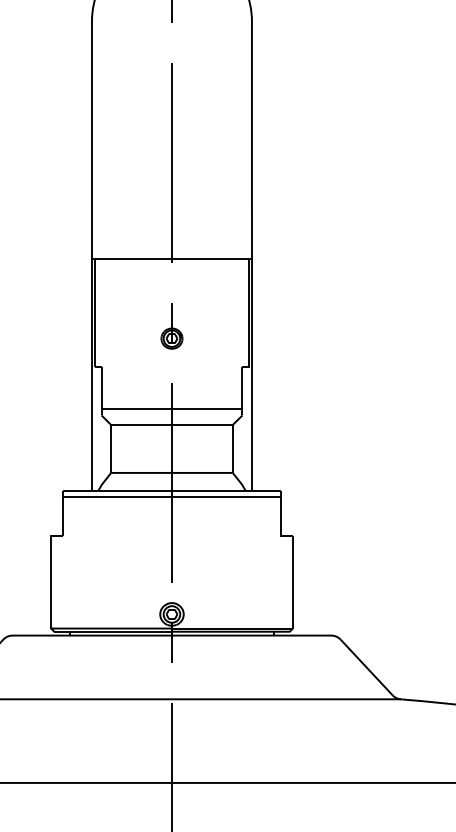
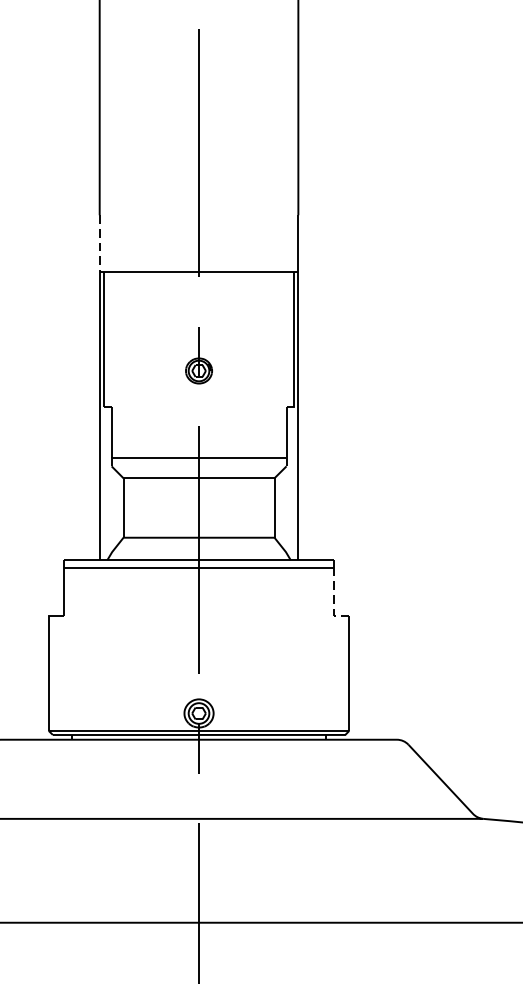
line: (91, 235) -> (99, 242), solid -> dashed
line: (280, 522) -> (333, 599), solid -> dashed

